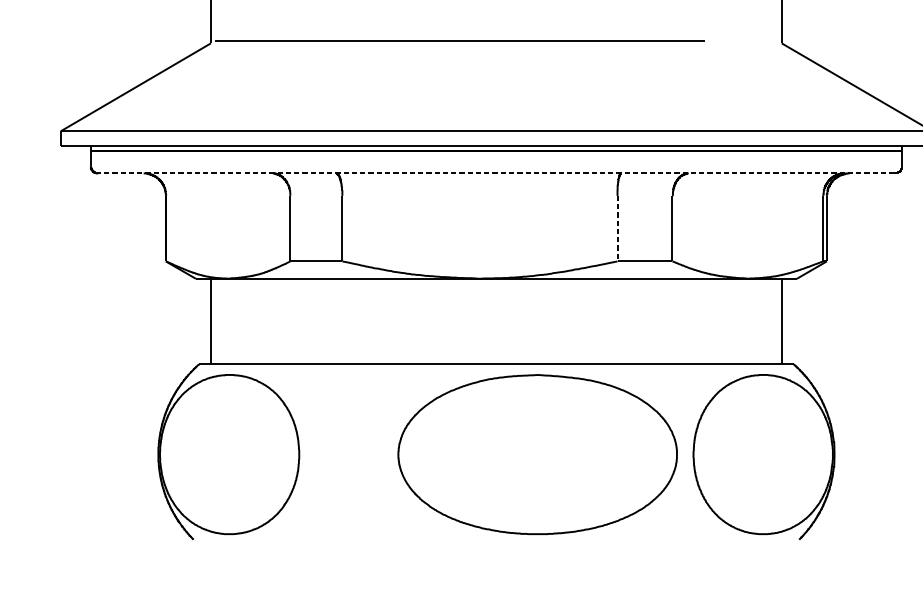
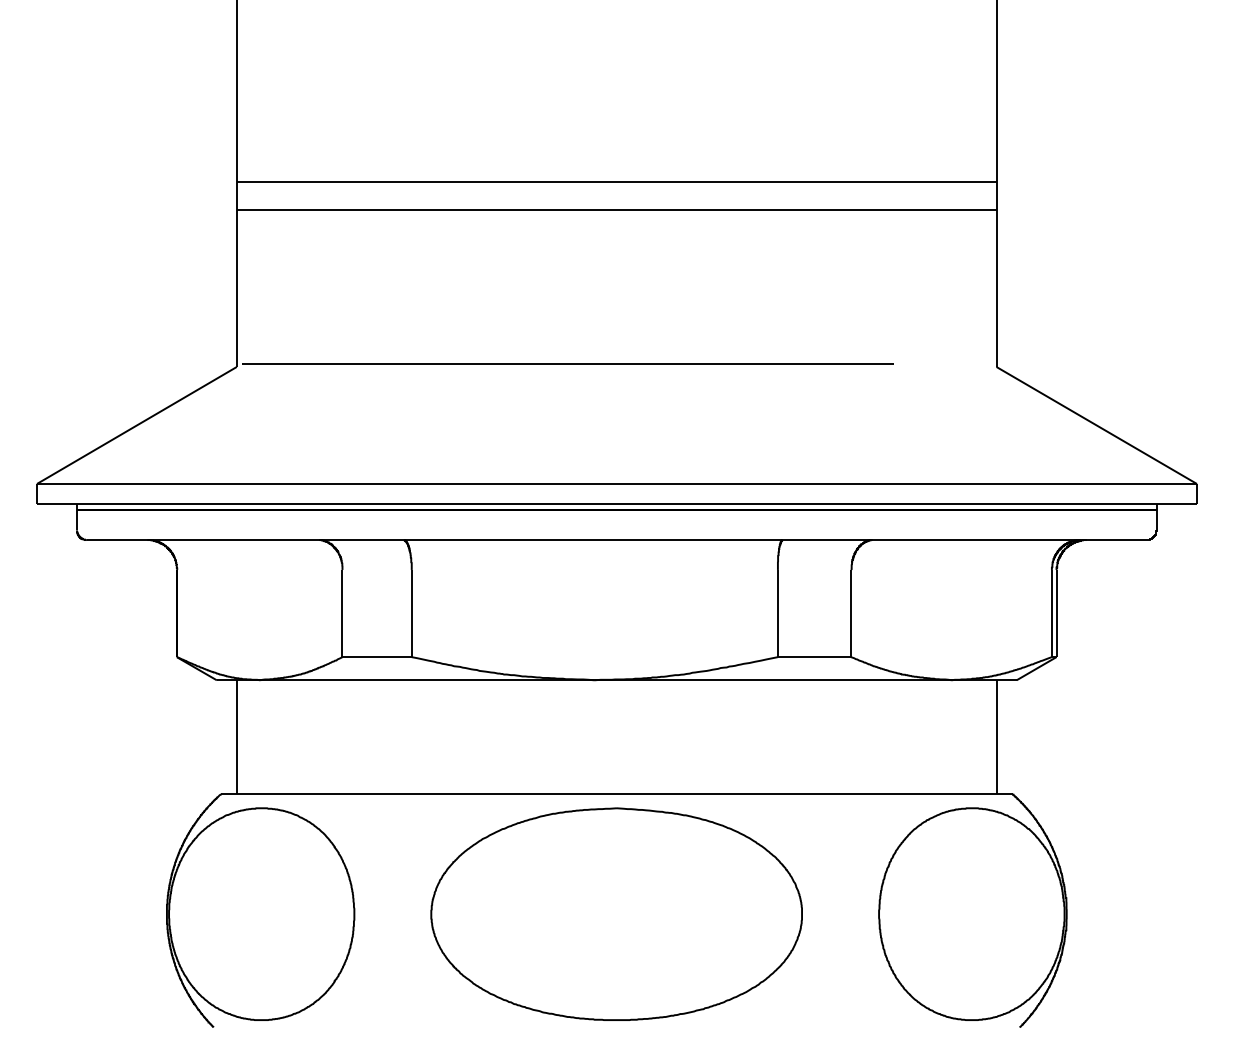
line: (496, 173) -> (616, 540), dashed -> solid
line: (617, 228) -> (777, 613), dashed -> solid
part: (537, 454) -> (616, 913), moved

